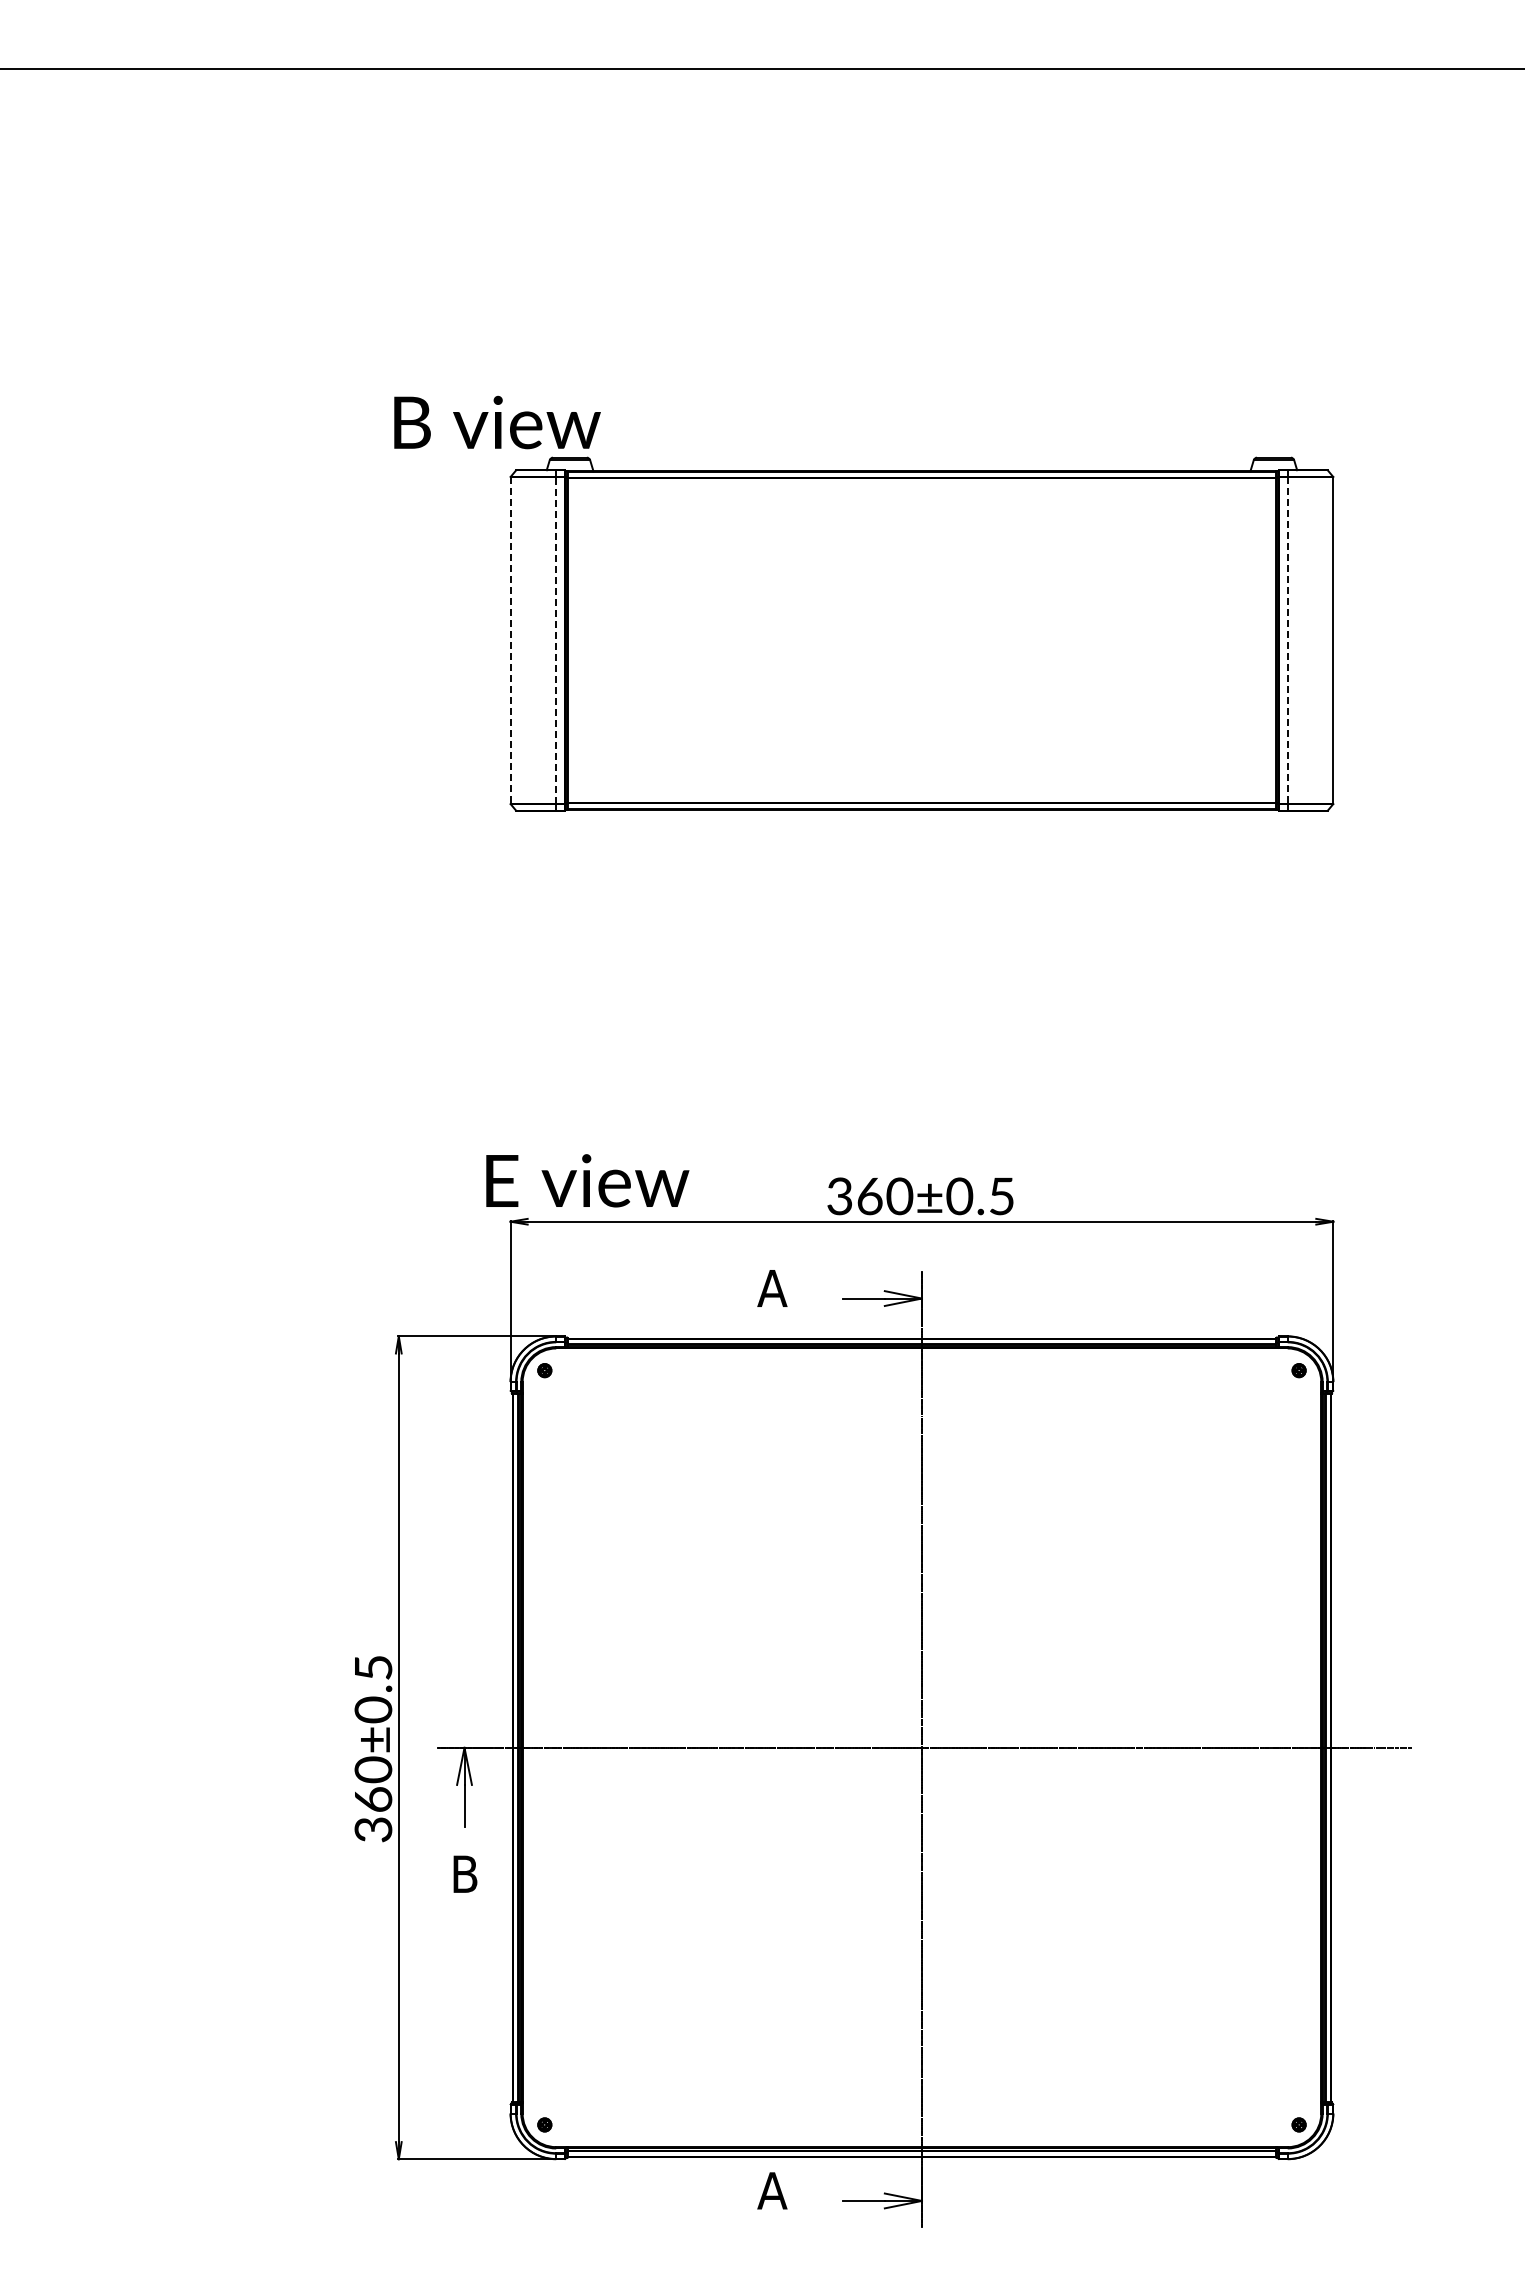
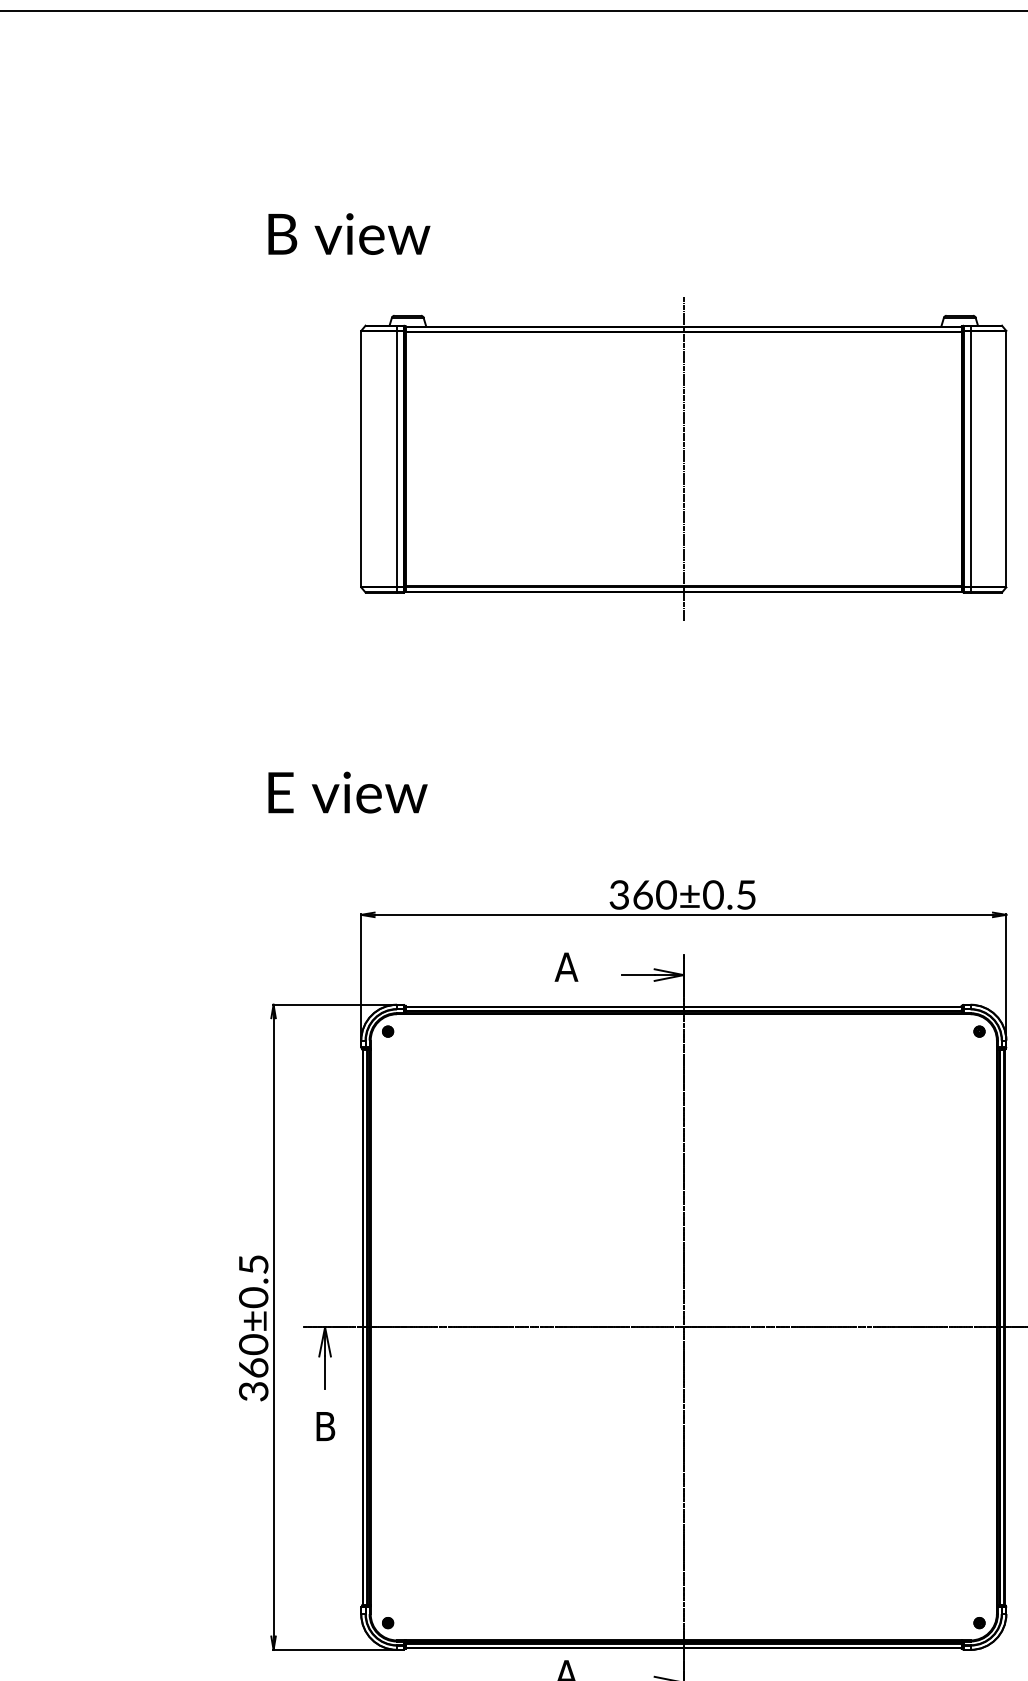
text: (497, 422) -> (349, 234), moved
line: (556, 640) -> (397, 459), dashed -> solid
line: (921, 640) -> (683, 459), added
line: (510, 641) -> (361, 459), dashed -> solid
line: (1287, 641) -> (970, 459), dashed -> solid
text: (587, 1180) -> (347, 792), moved

